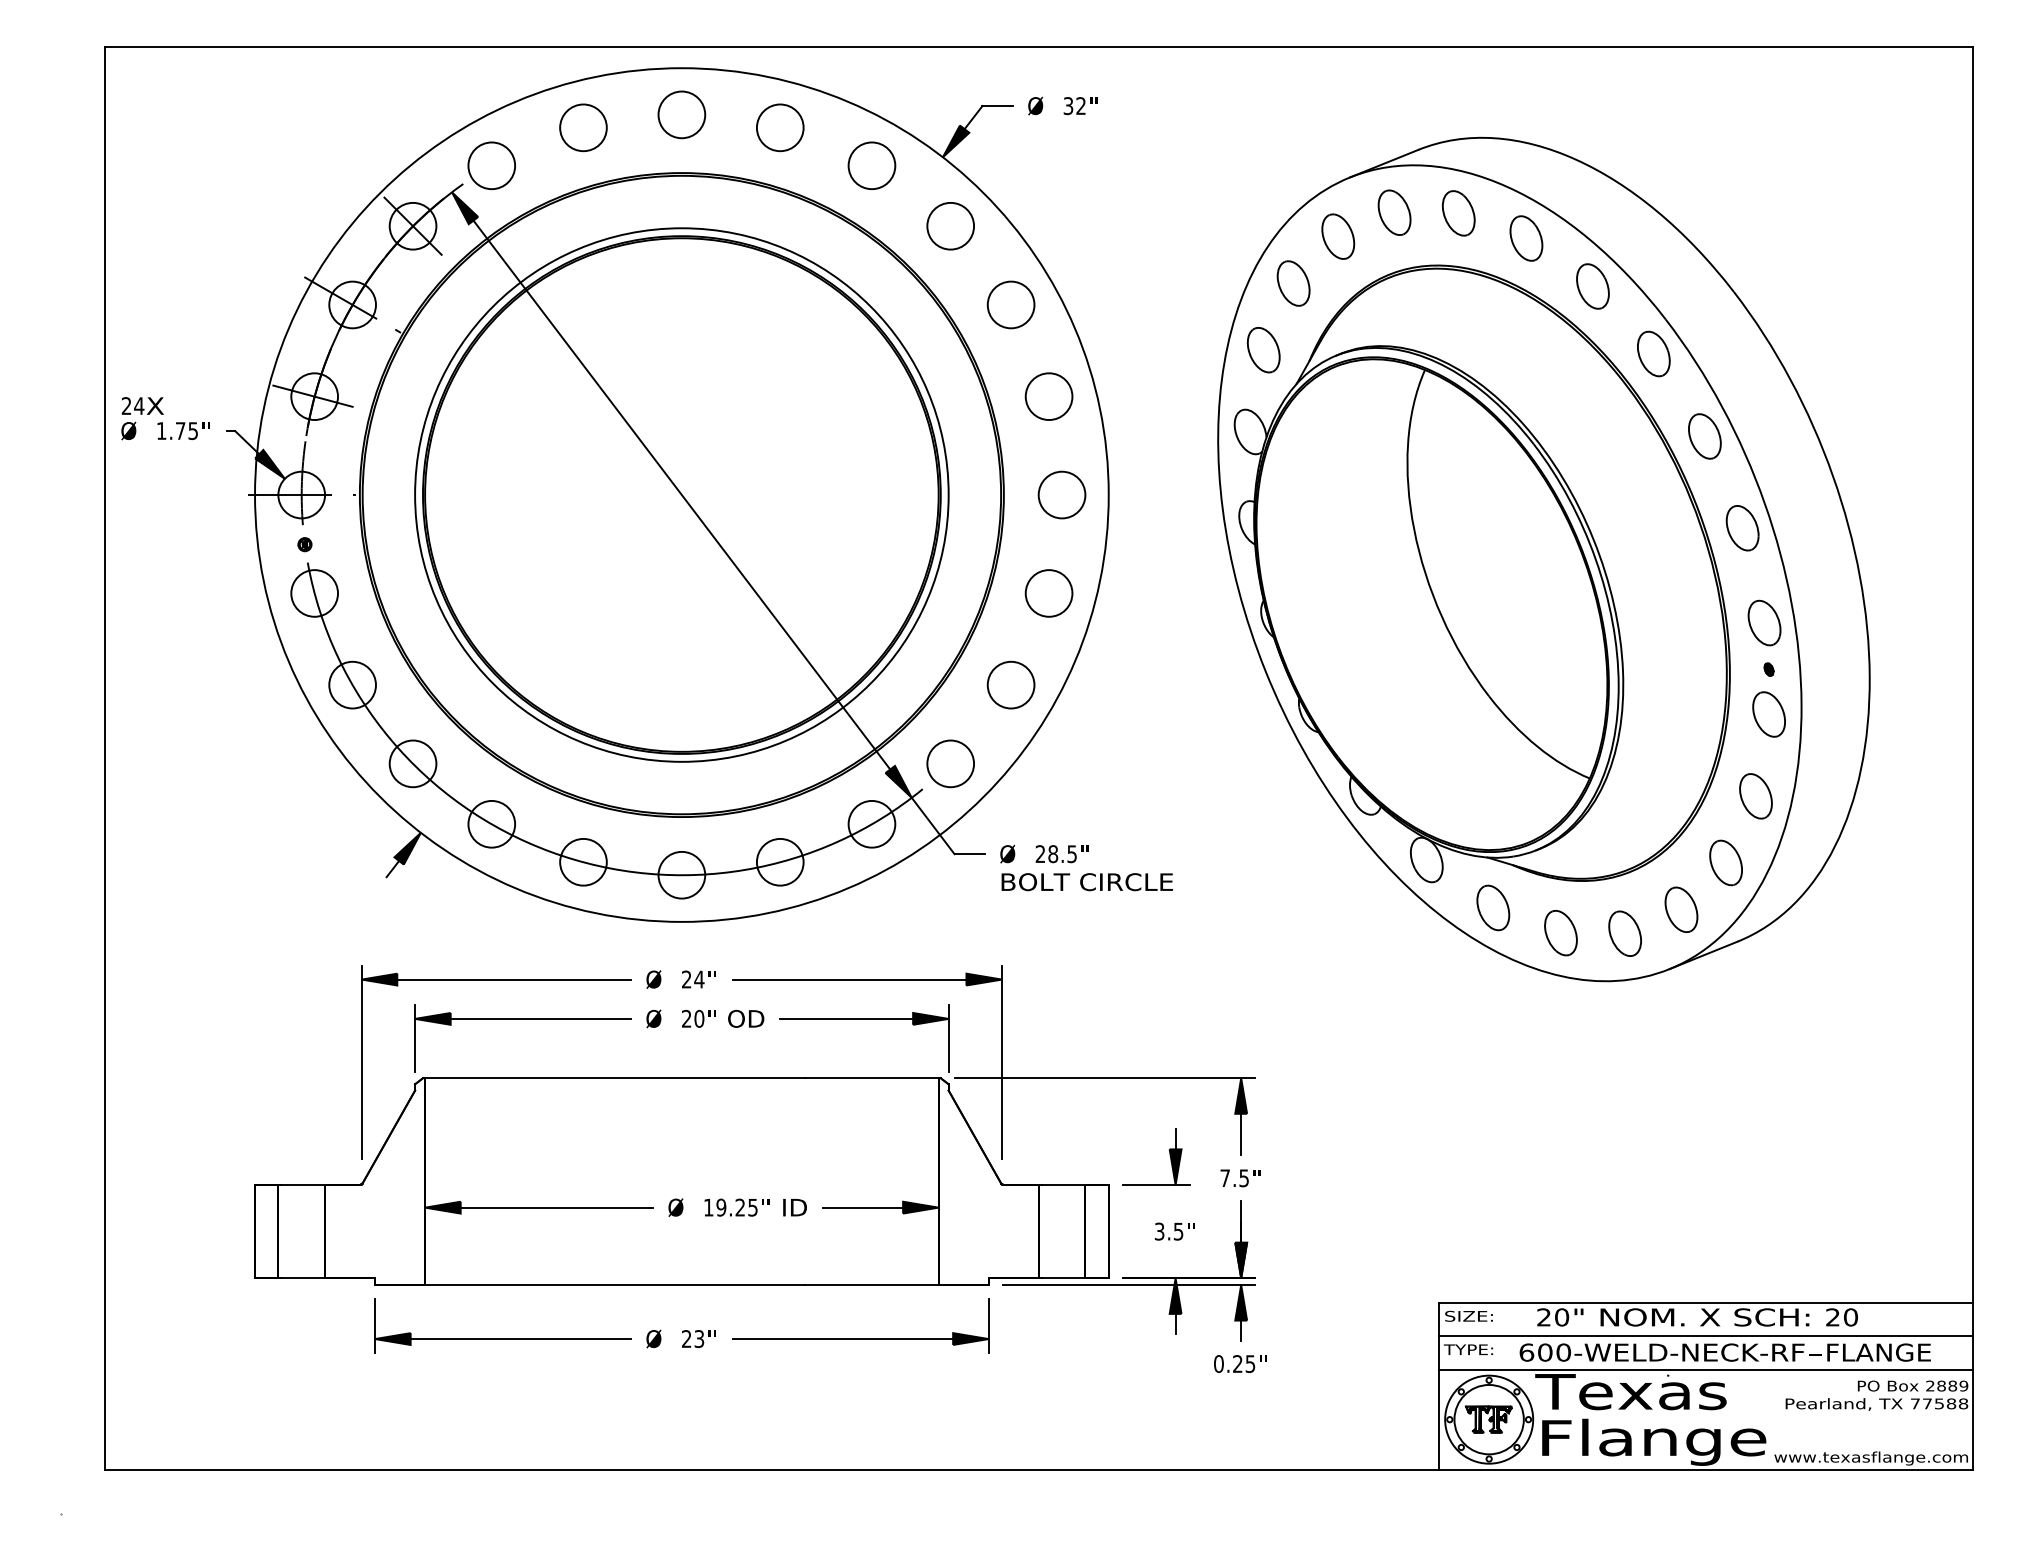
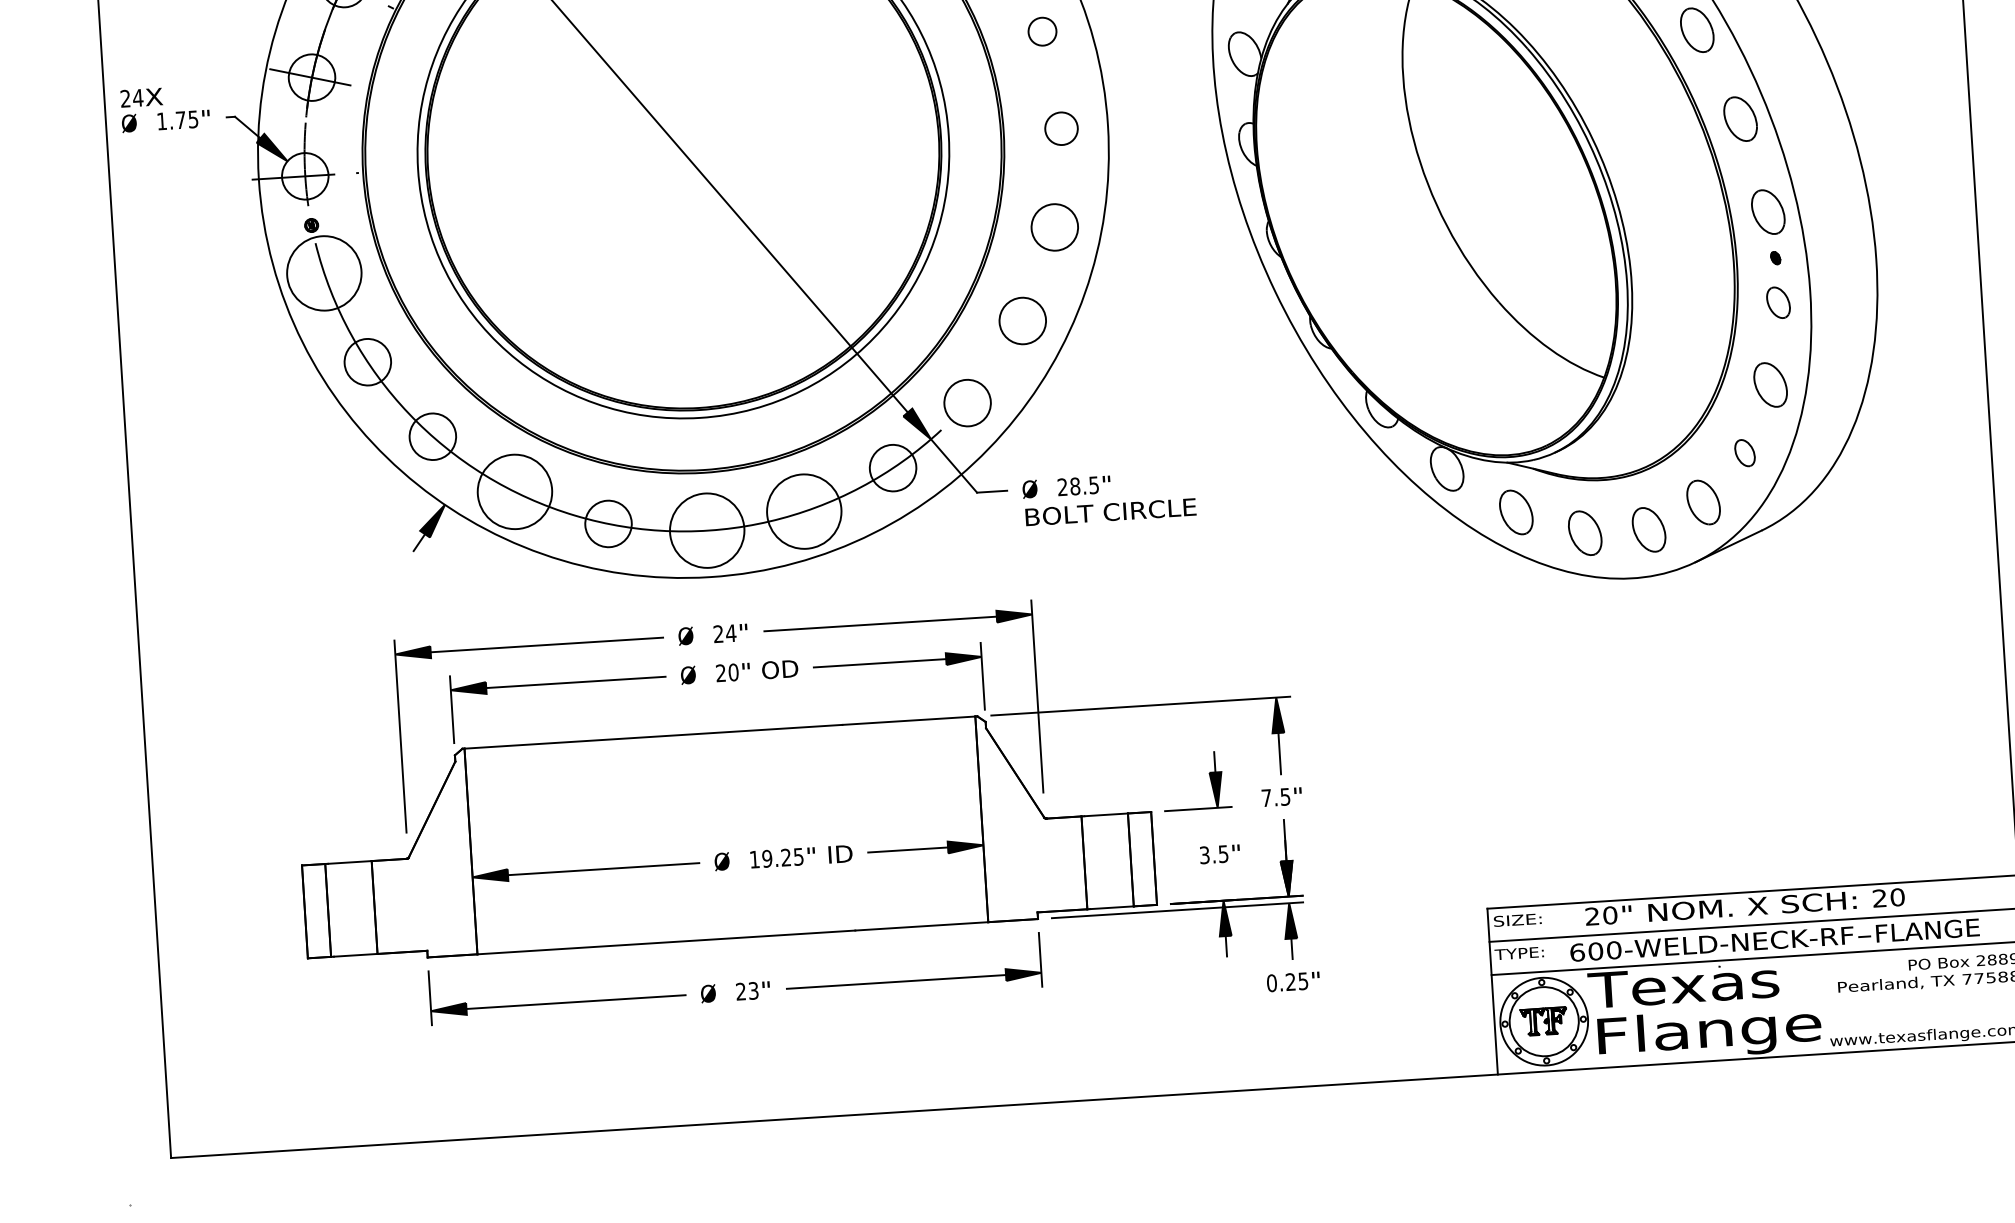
circle: (1048, 396) -> (1041, 31), size x0.6
circle: (1061, 494) -> (1060, 128), size x0.7
circle: (314, 593) -> (324, 273), size x1.6
part: (1768, 714) -> (1777, 302), size x0.7
circle: (491, 823) -> (514, 491), size x1.6
circle: (779, 861) -> (803, 510), size x1.6
part: (1725, 862) -> (1744, 452), size x0.6
circle: (681, 874) -> (706, 529), size x1.6

